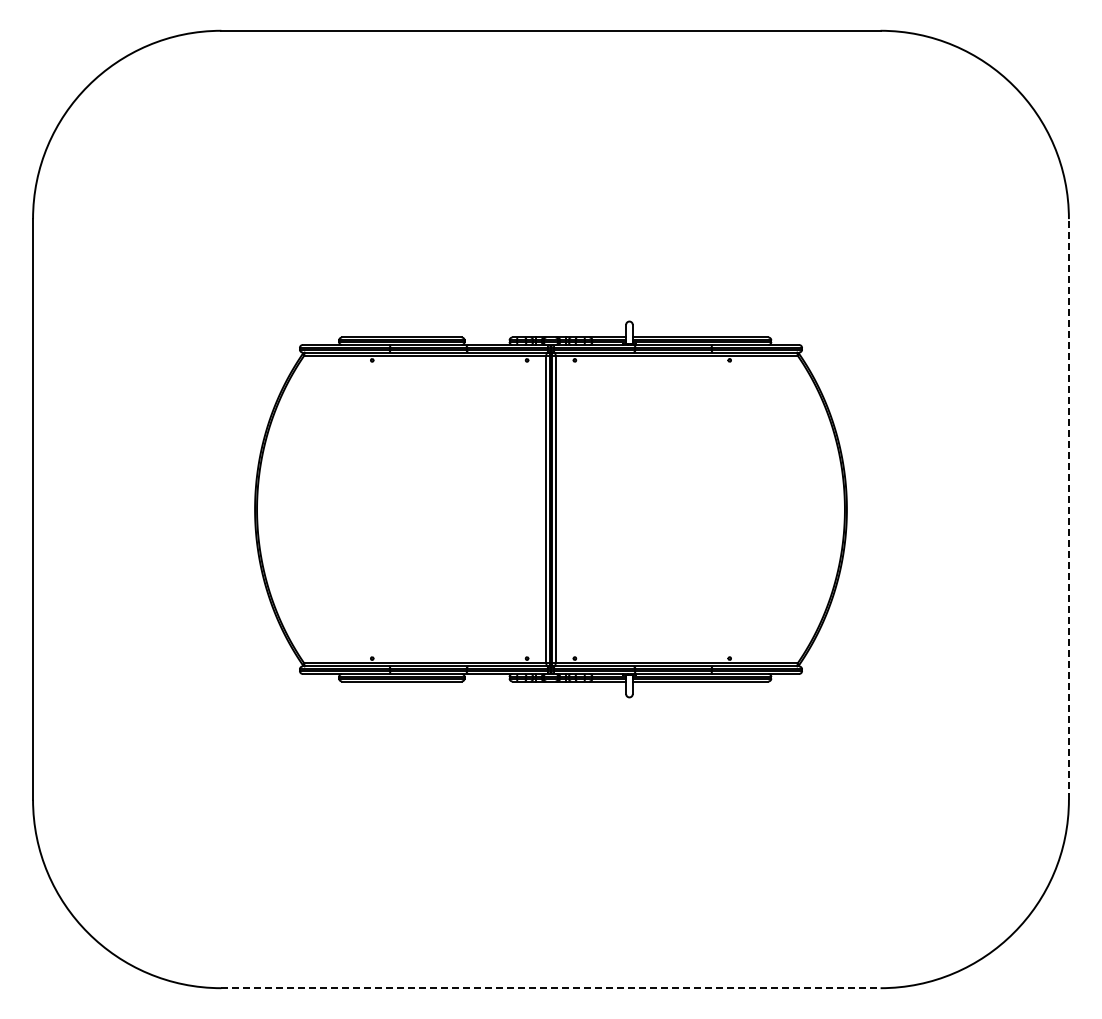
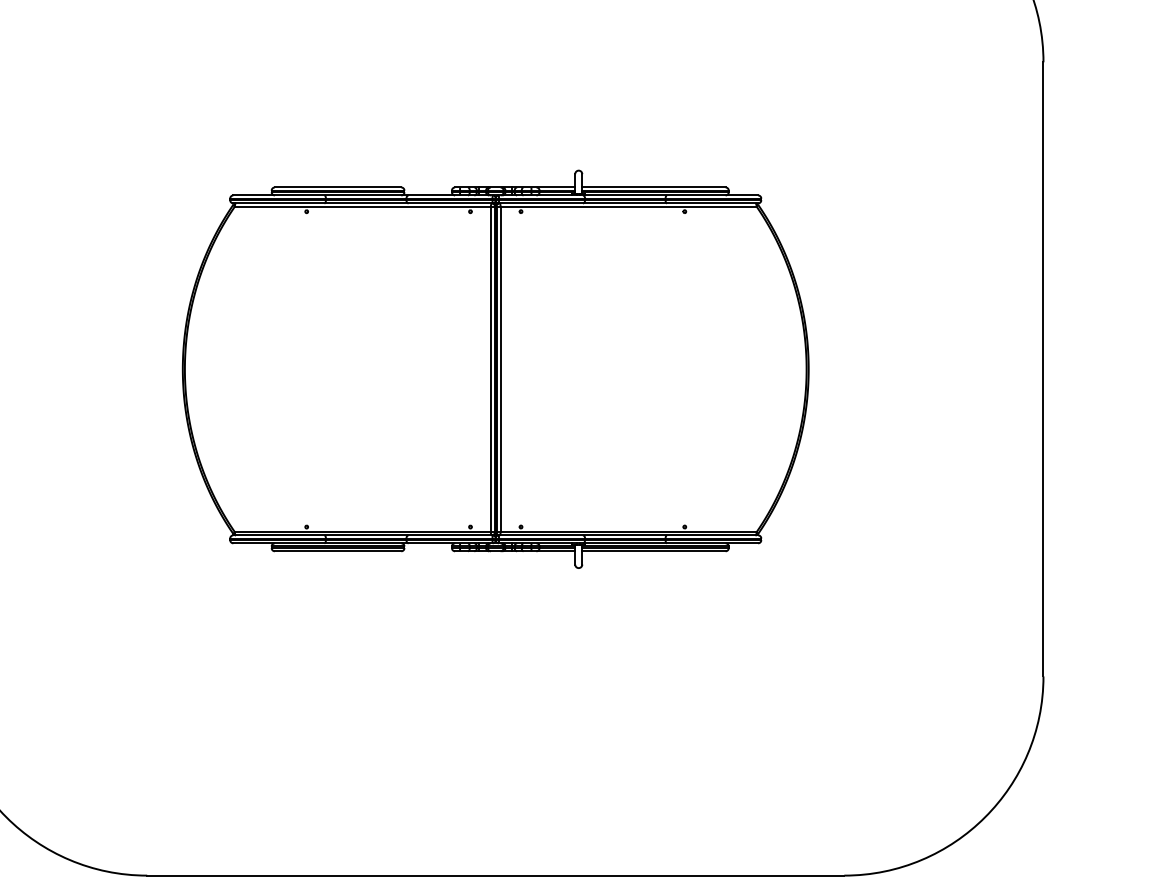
line: (1068, 509) -> (1043, 369), dashed -> solid
line: (551, 988) -> (496, 875), dashed -> solid

